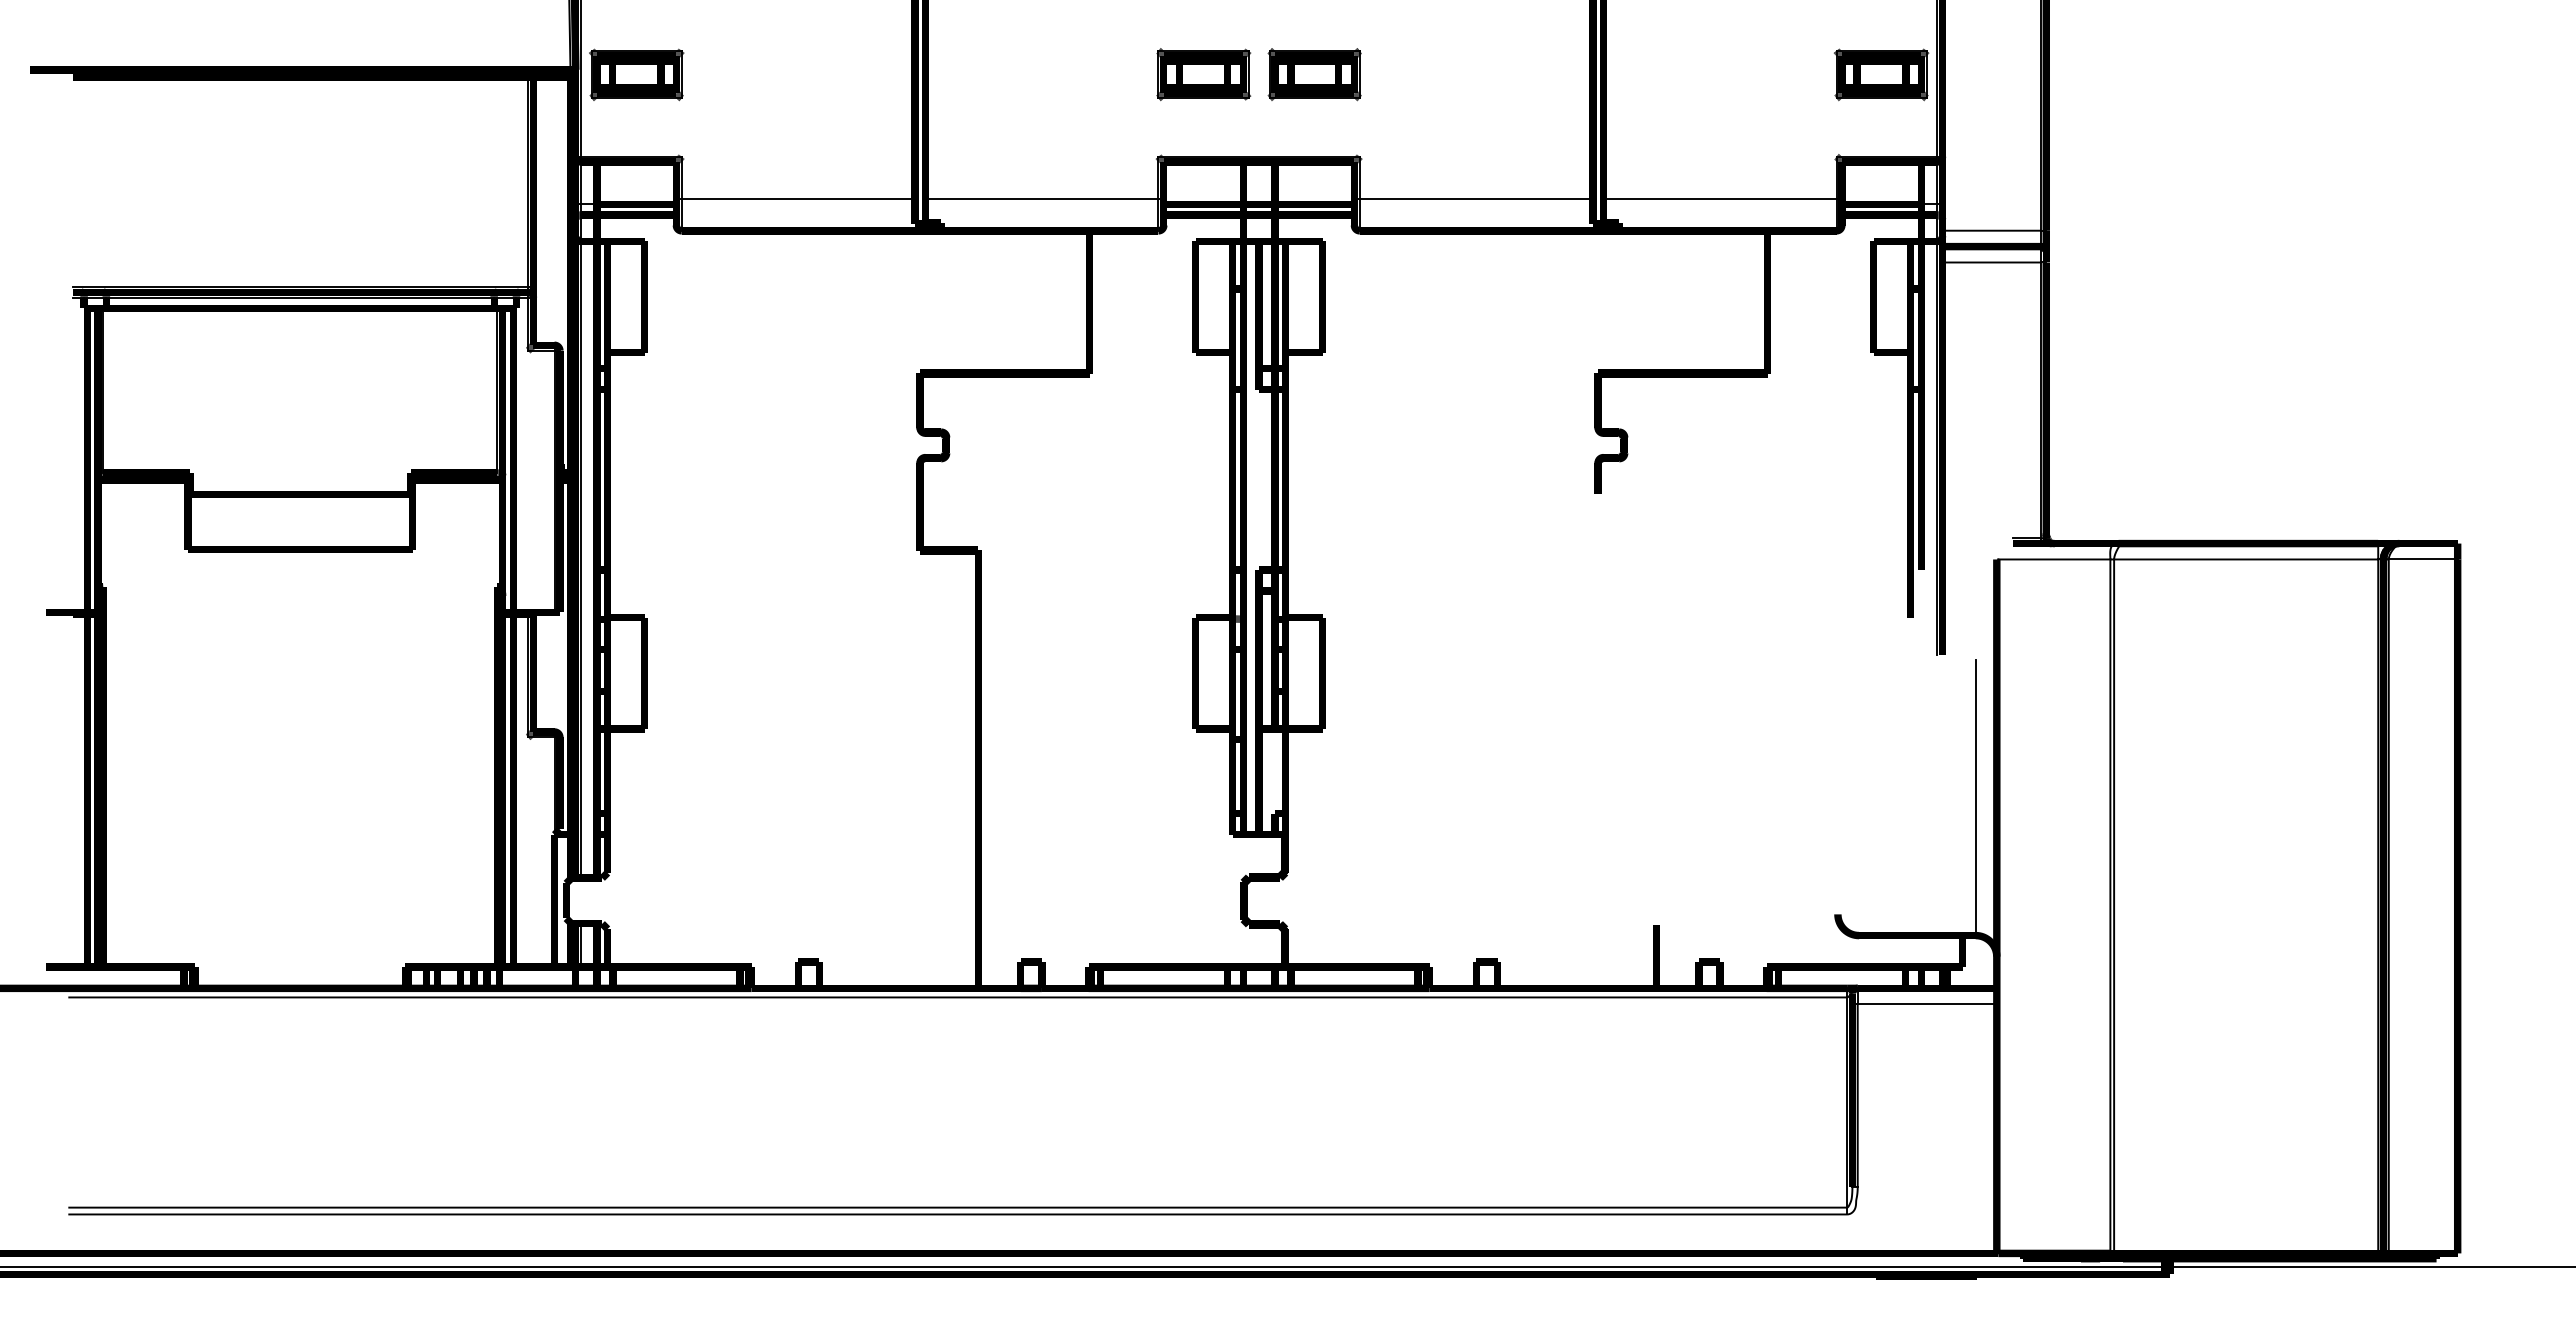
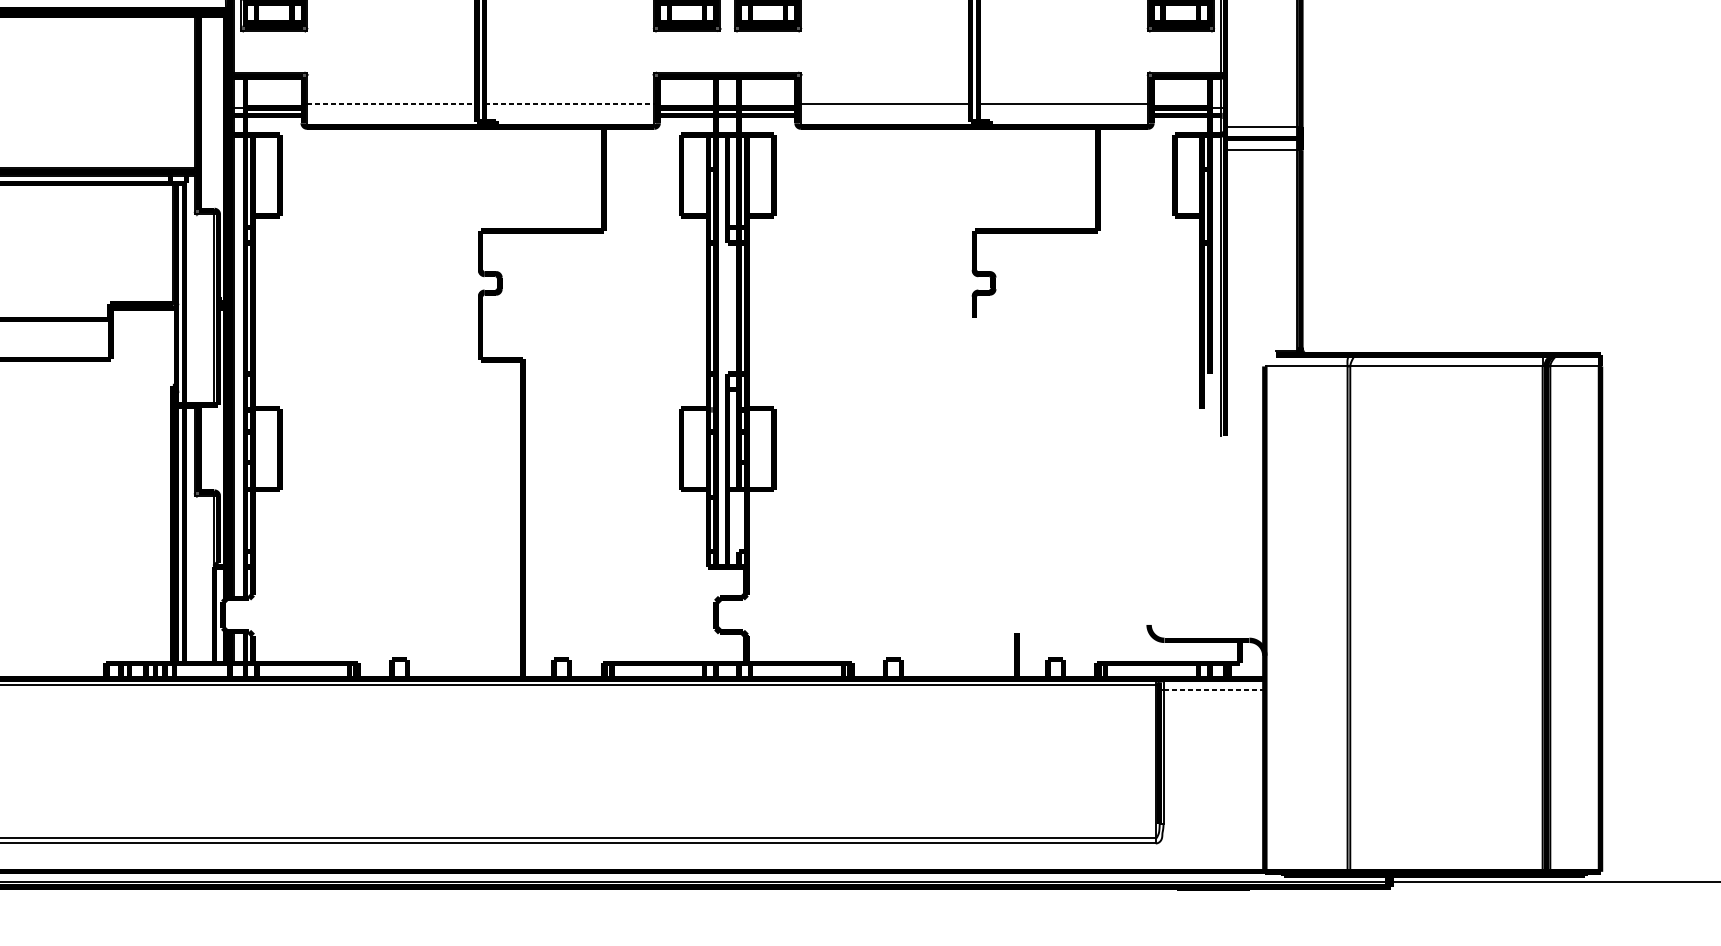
line: (798, 199) -> (392, 104), solid -> dashed
line: (1041, 199) -> (569, 104), solid -> dashed
line: (1975, 797) -> (1249, 539), removed
line: (1927, 1004) -> (1214, 690), solid -> dashed

